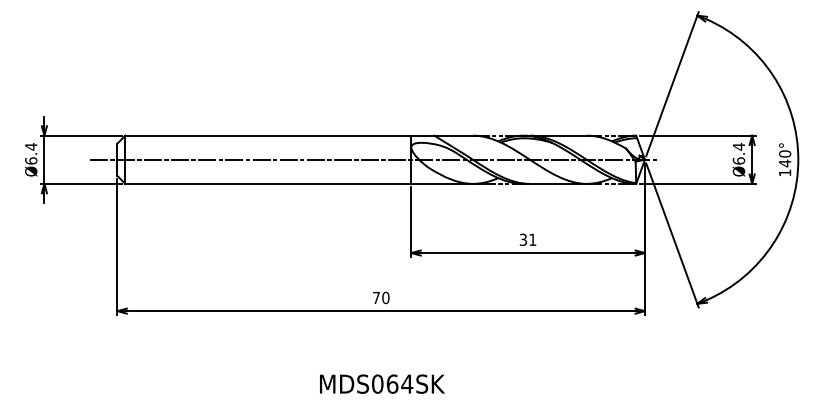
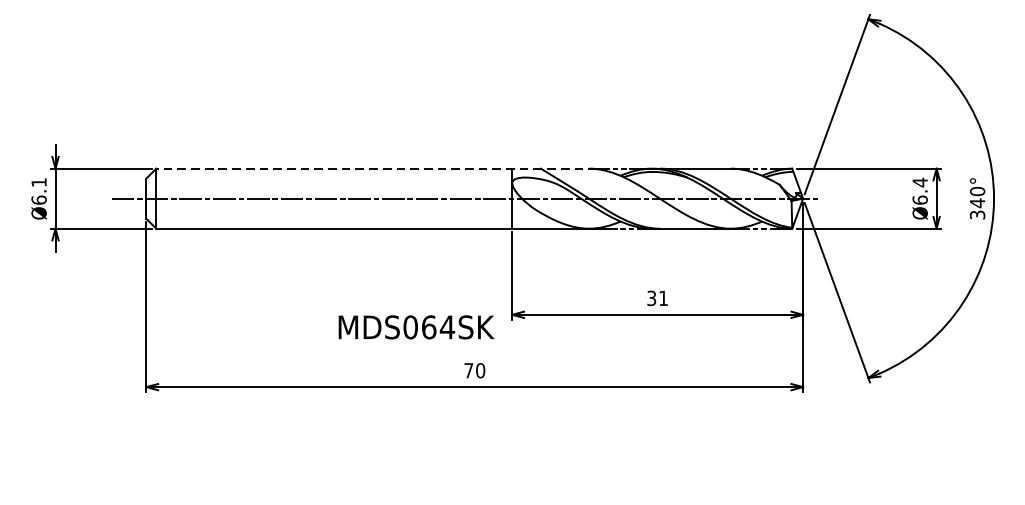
line: (302, 135) -> (376, 168), solid -> dashed
text: (31, 146) -> (39, 182), Ø6.4 -> Ø6.1
text: (784, 172) -> (976, 214), 140° -> 340°
text: (382, 383) -> (416, 326), moved

